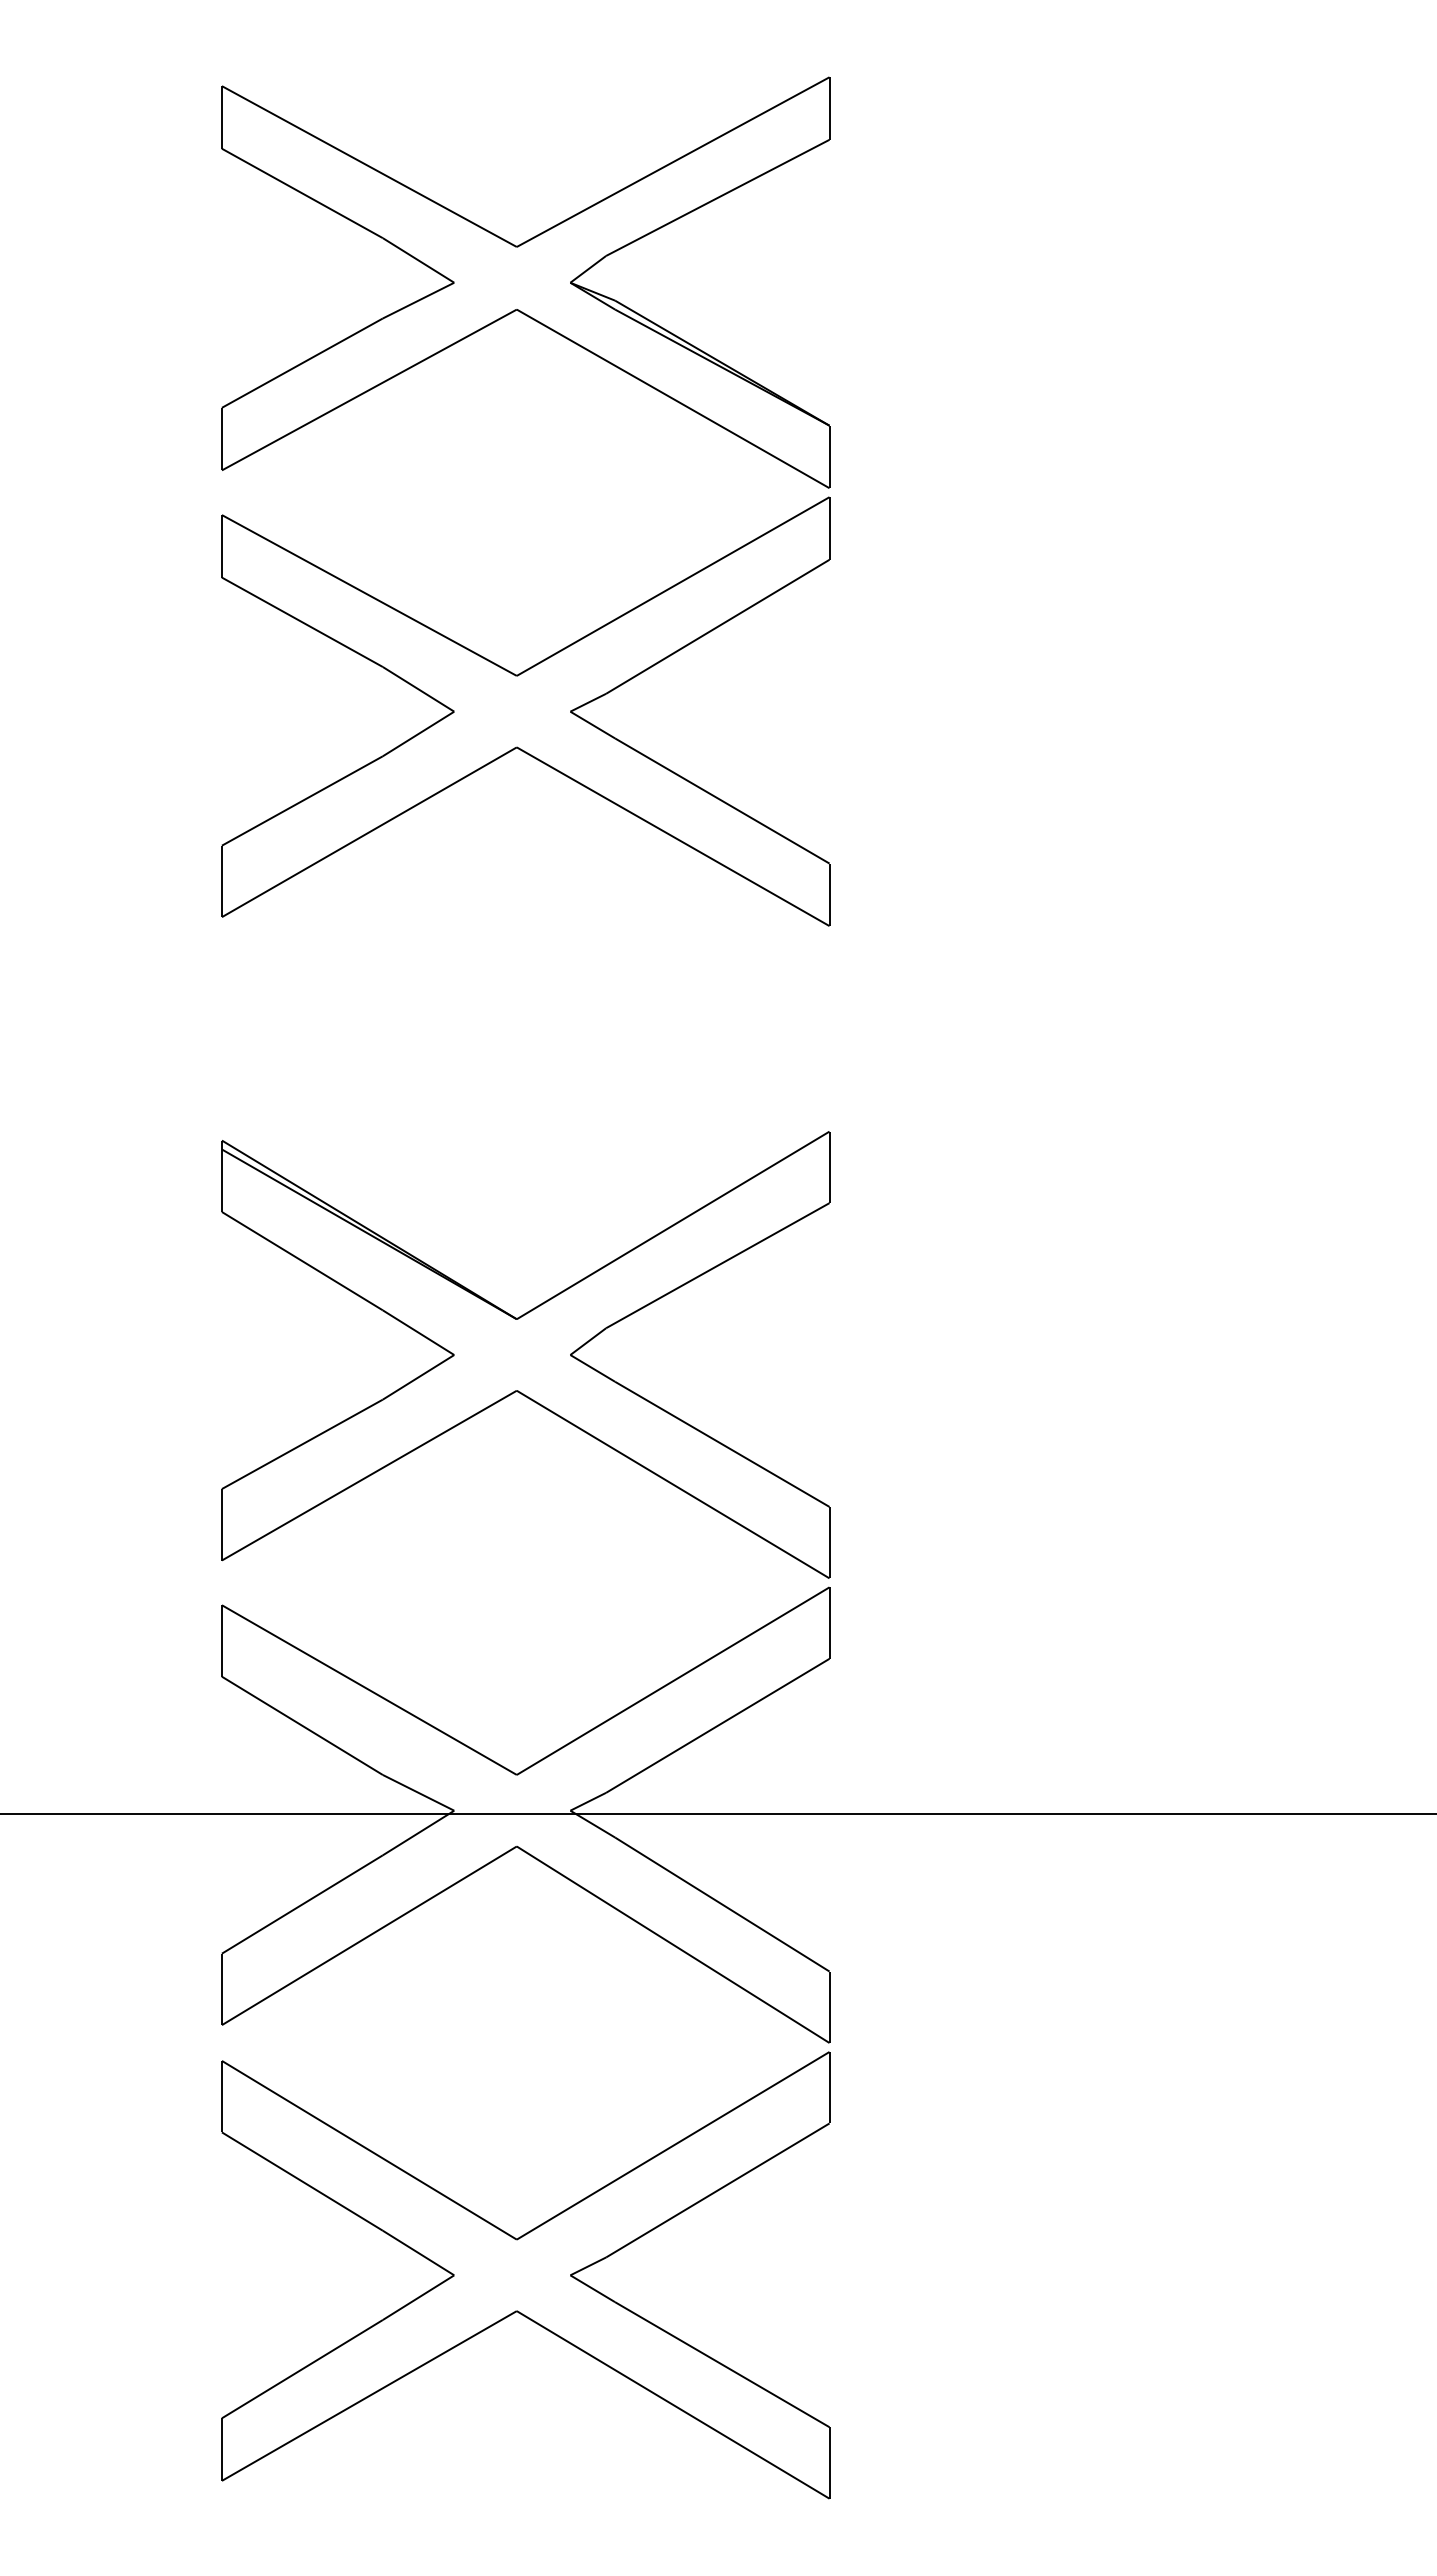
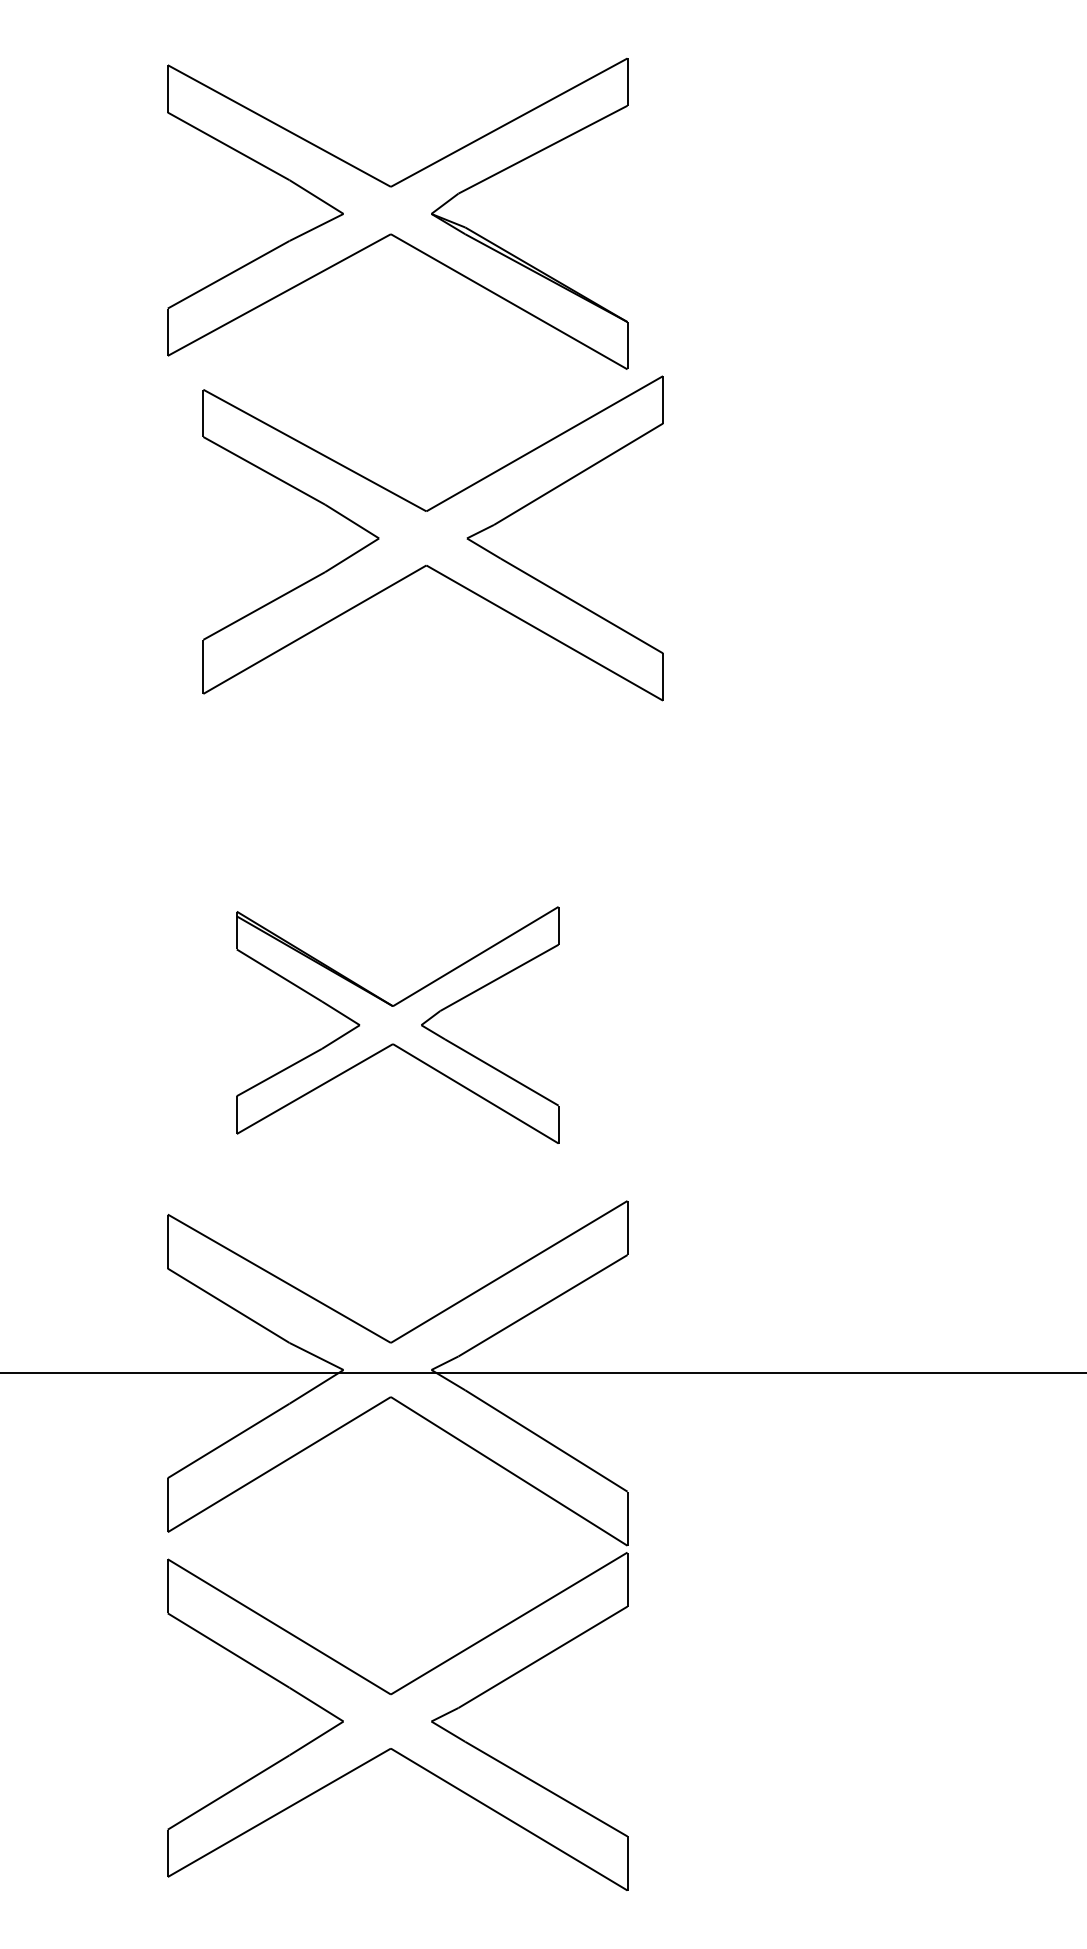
part: (525, 711) -> (433, 538), moved
part: (525, 1354) -> (397, 1024), size x0.7

